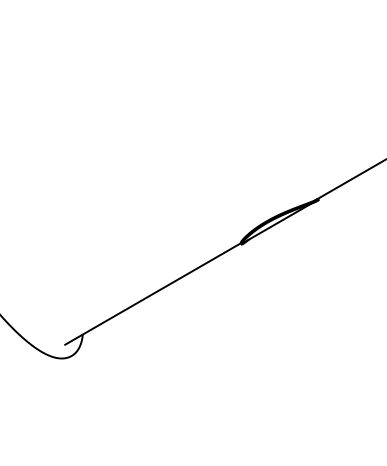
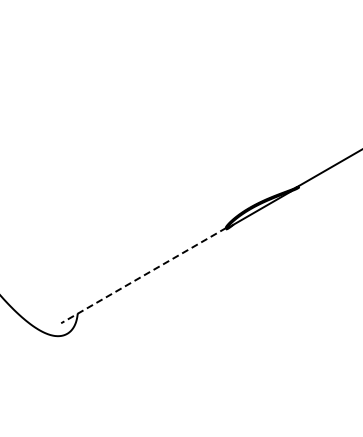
line: (152, 293) -> (143, 275), solid -> dashed

